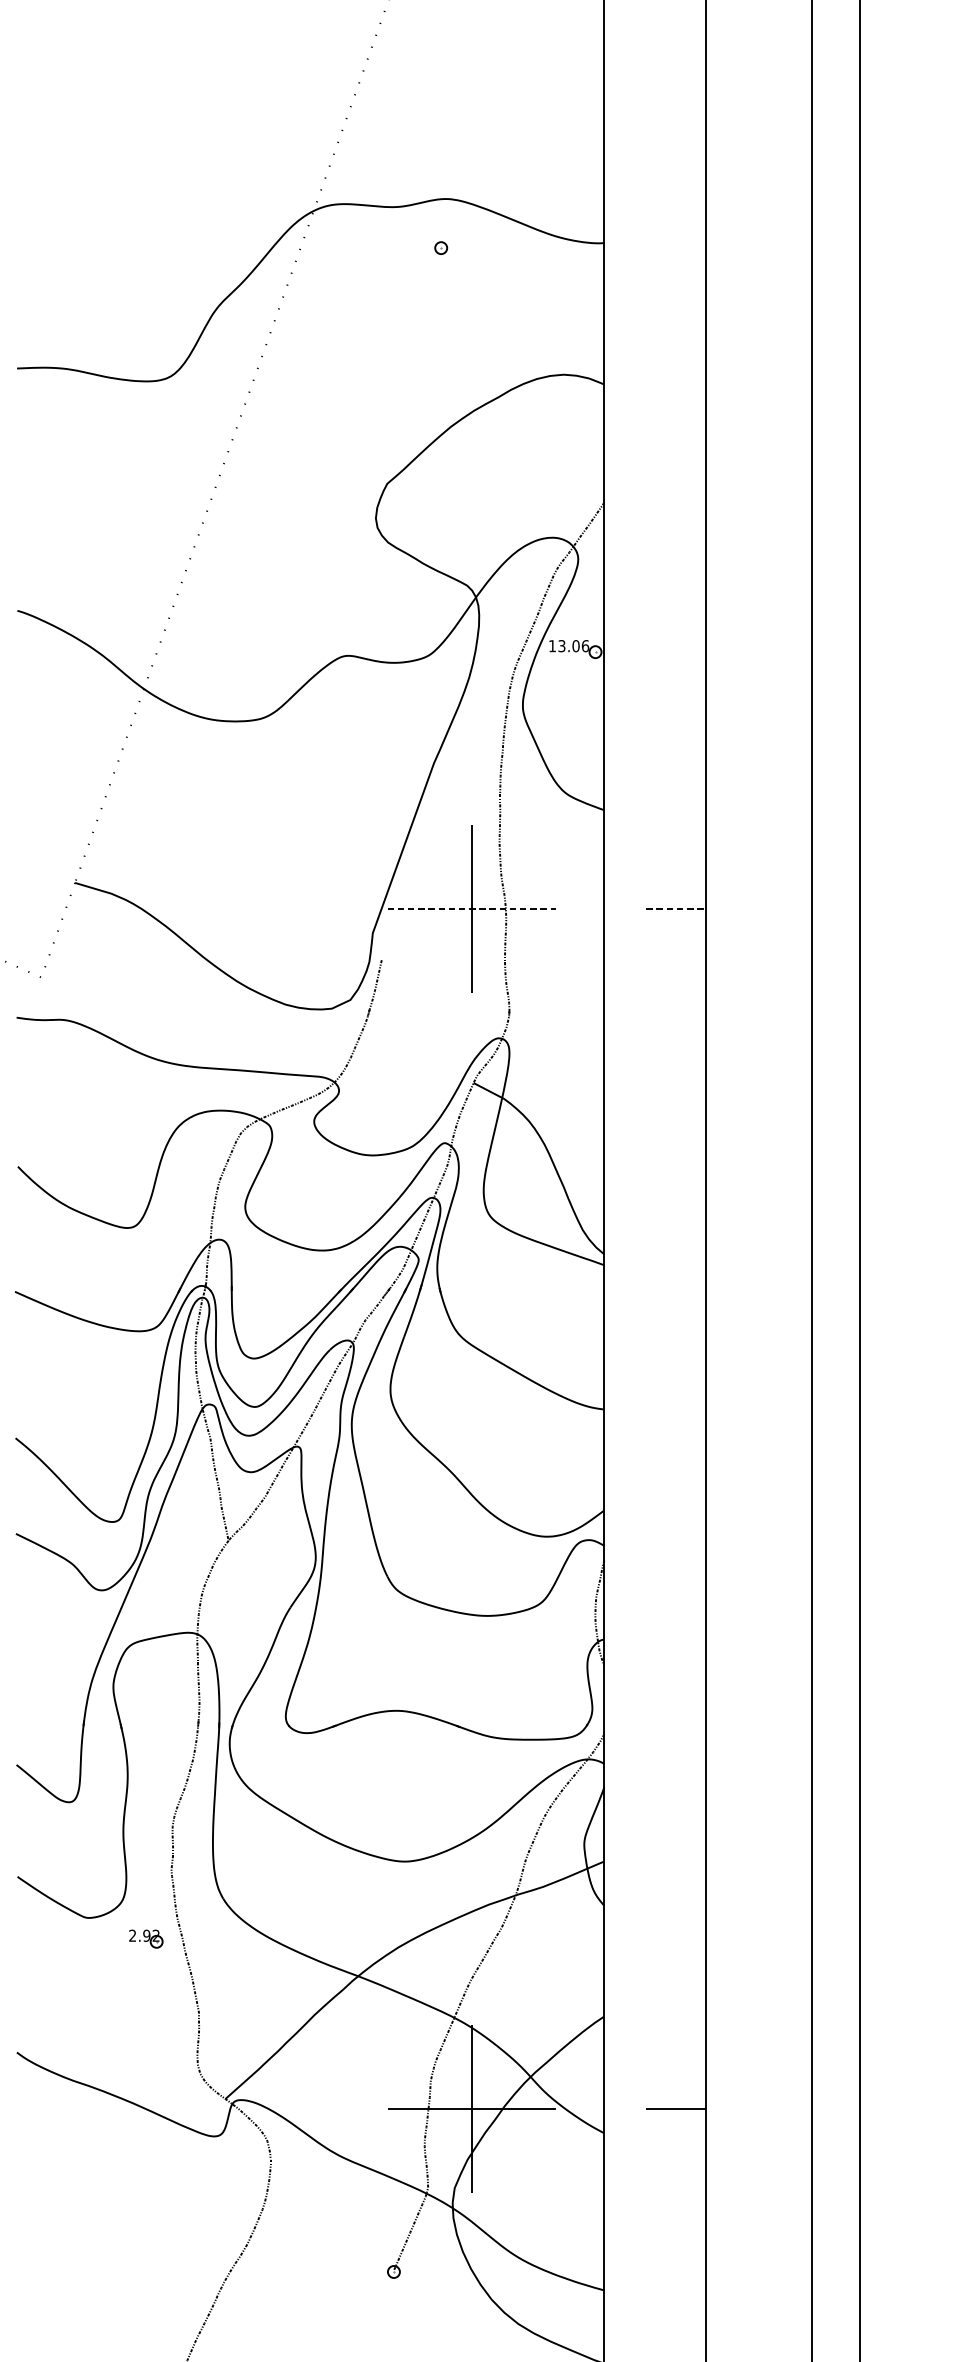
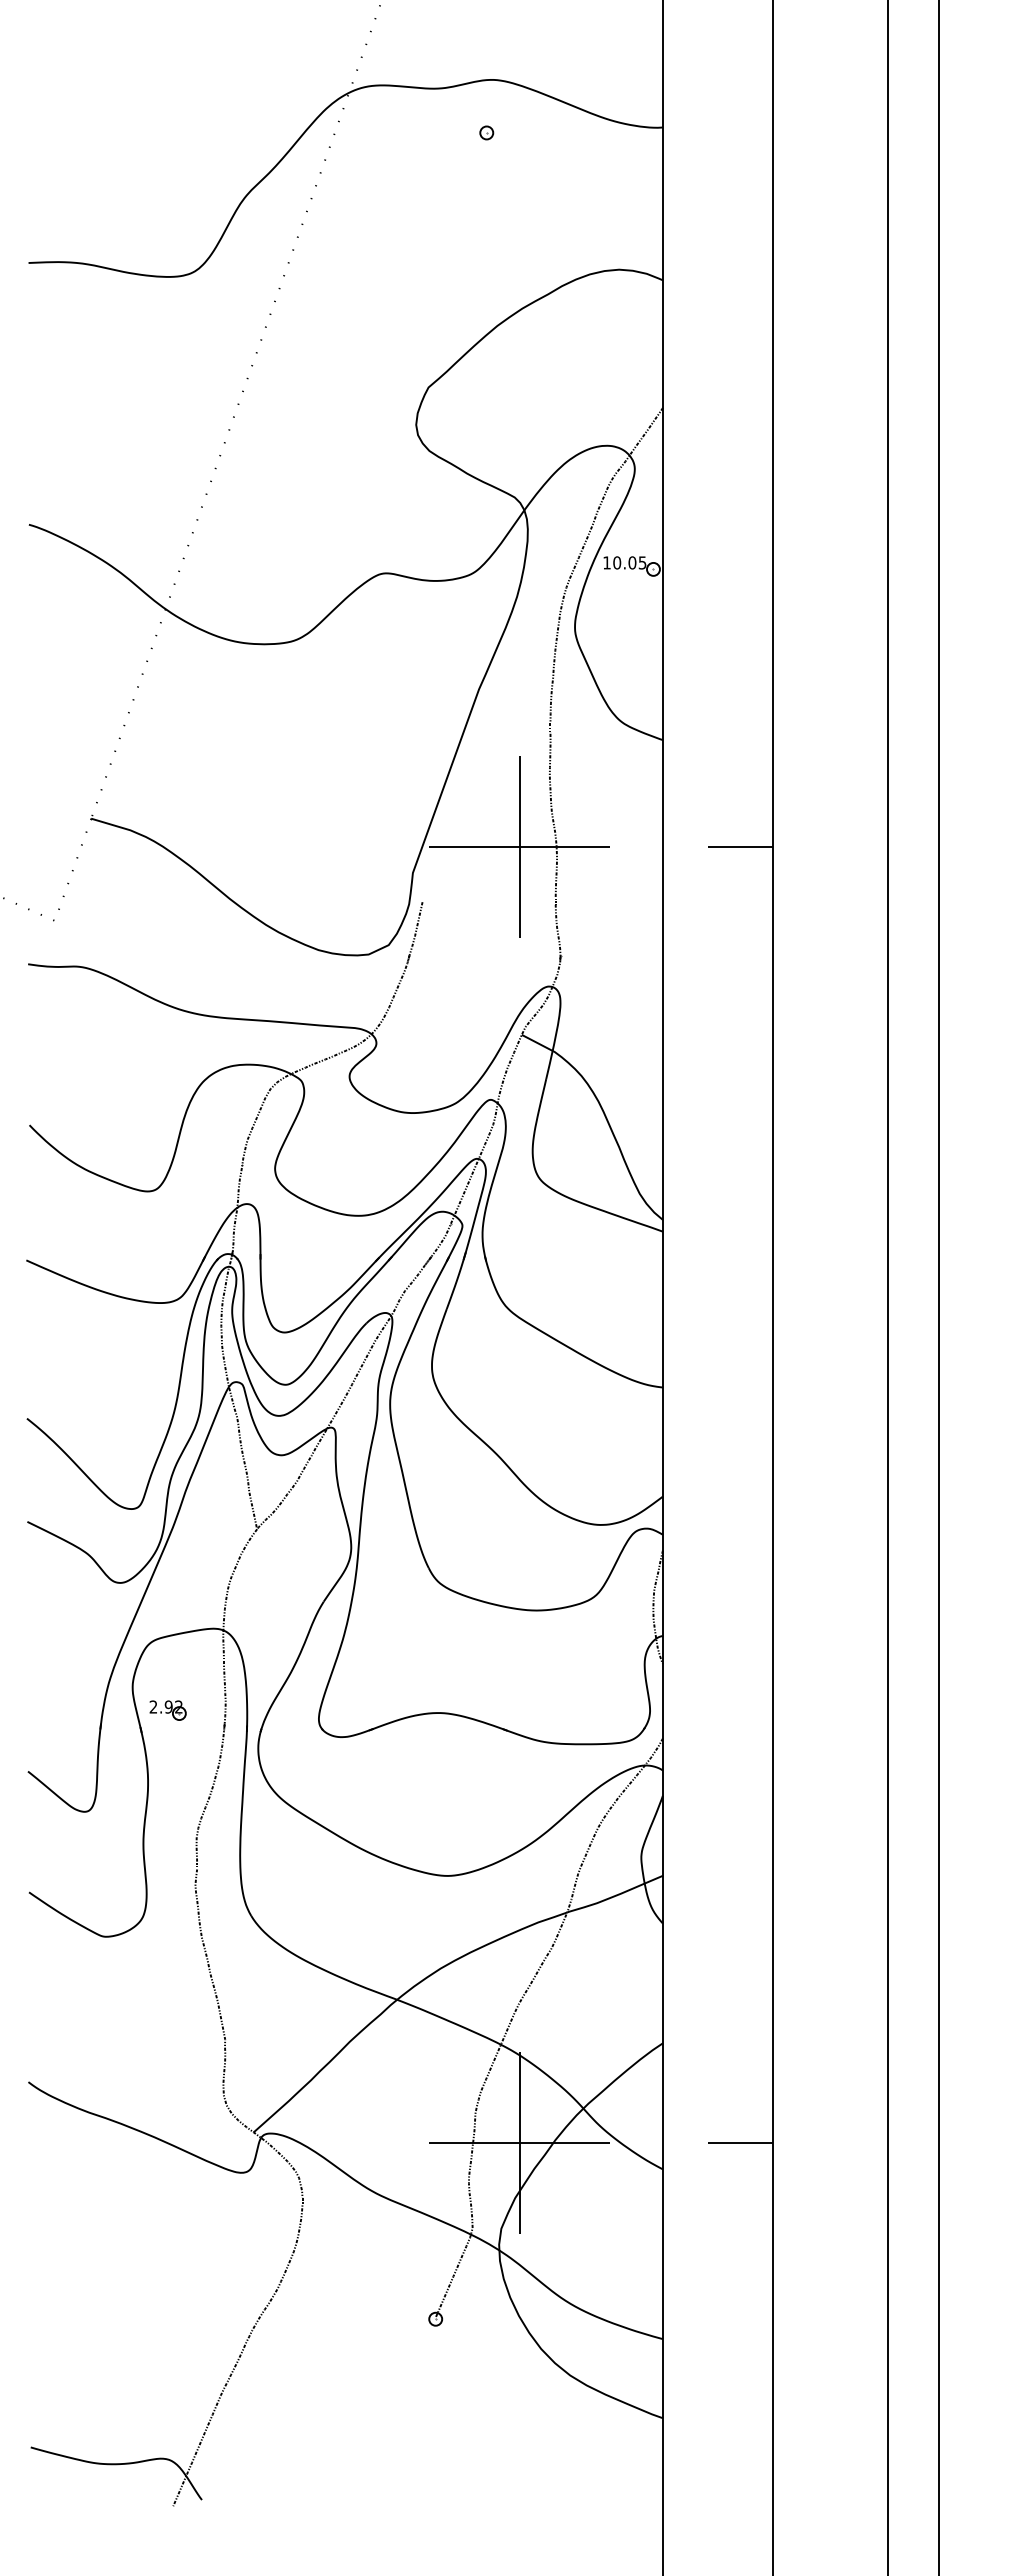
text: (573, 645) -> (629, 562), 13.06 -> 10.05
line: (471, 909) -> (519, 847), dashed -> solid
line: (677, 909) -> (741, 847), dashed -> solid
part: (145, 1938) -> (167, 1710), moved

